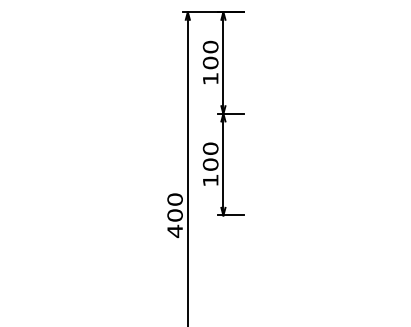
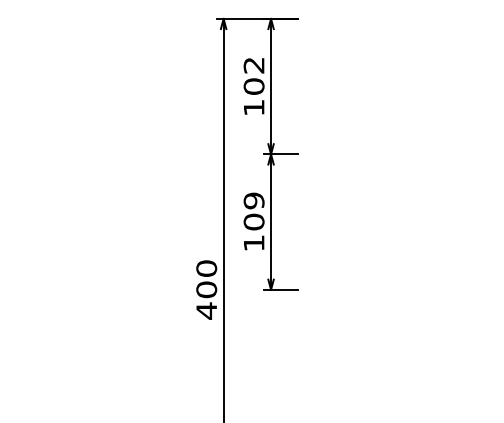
text: (210, 46) -> (253, 64), 100 -> 102
text: (210, 148) -> (253, 200), 100 -> 109

